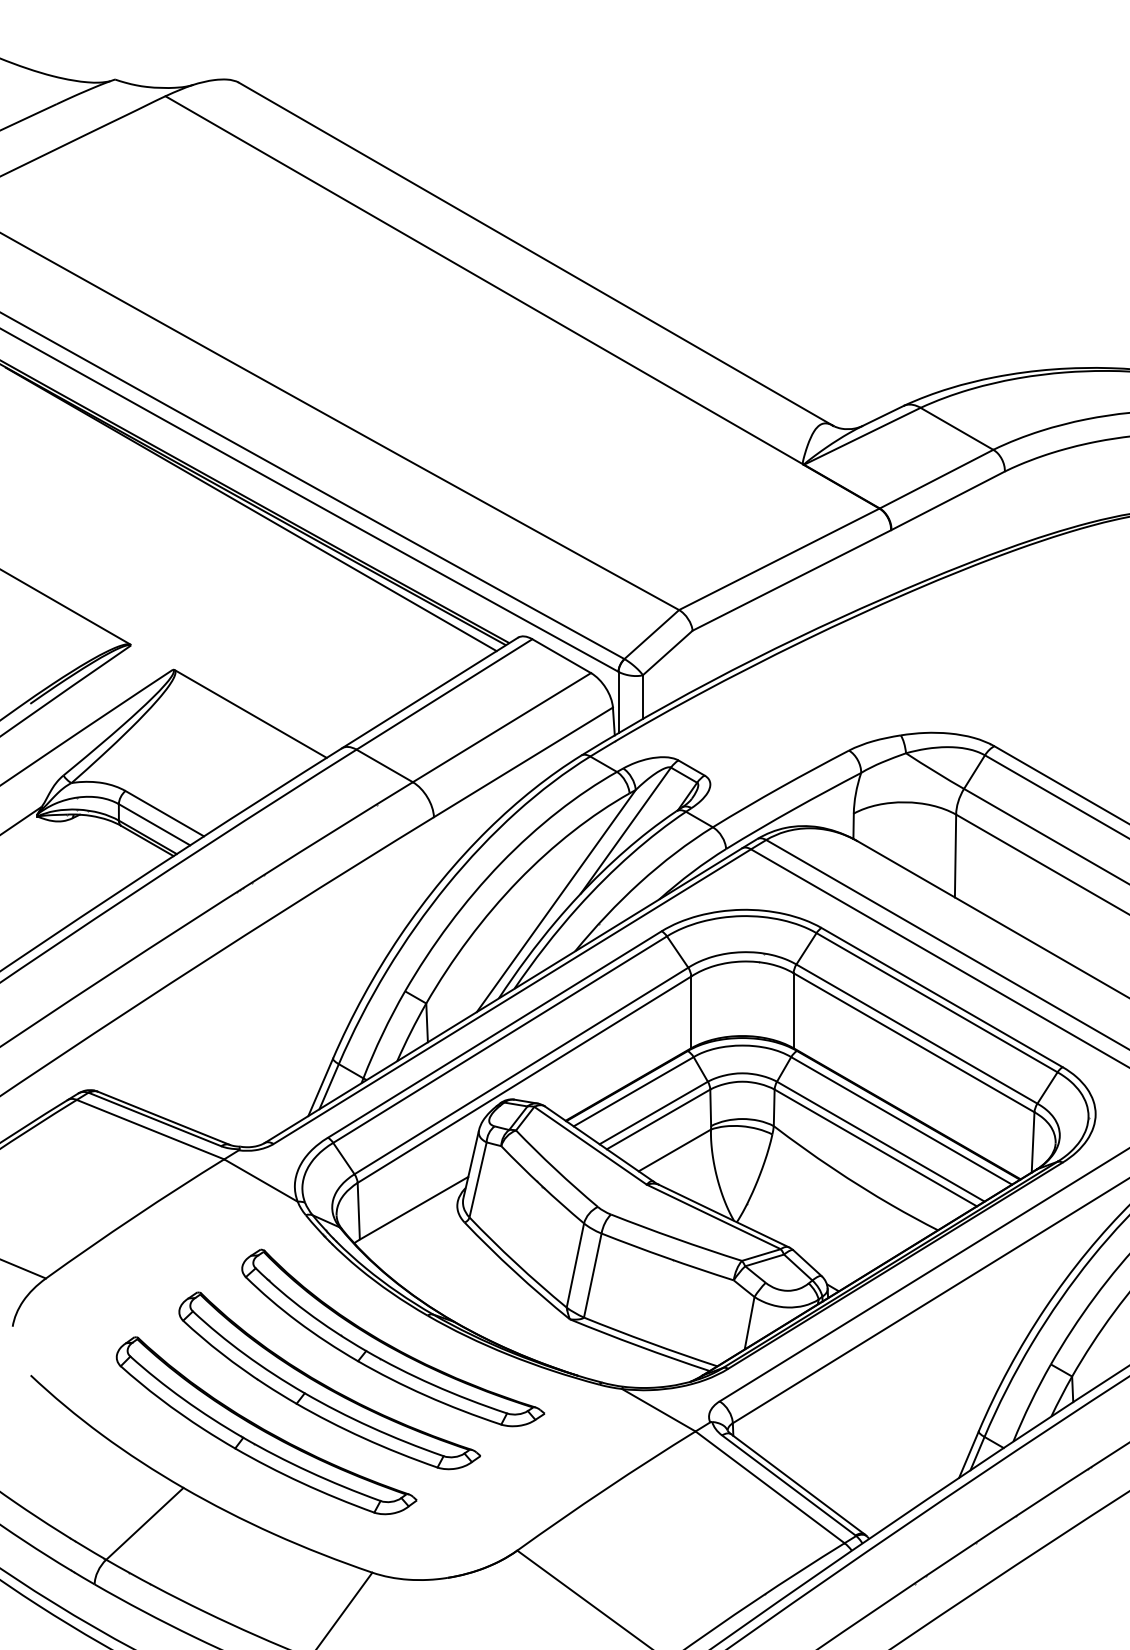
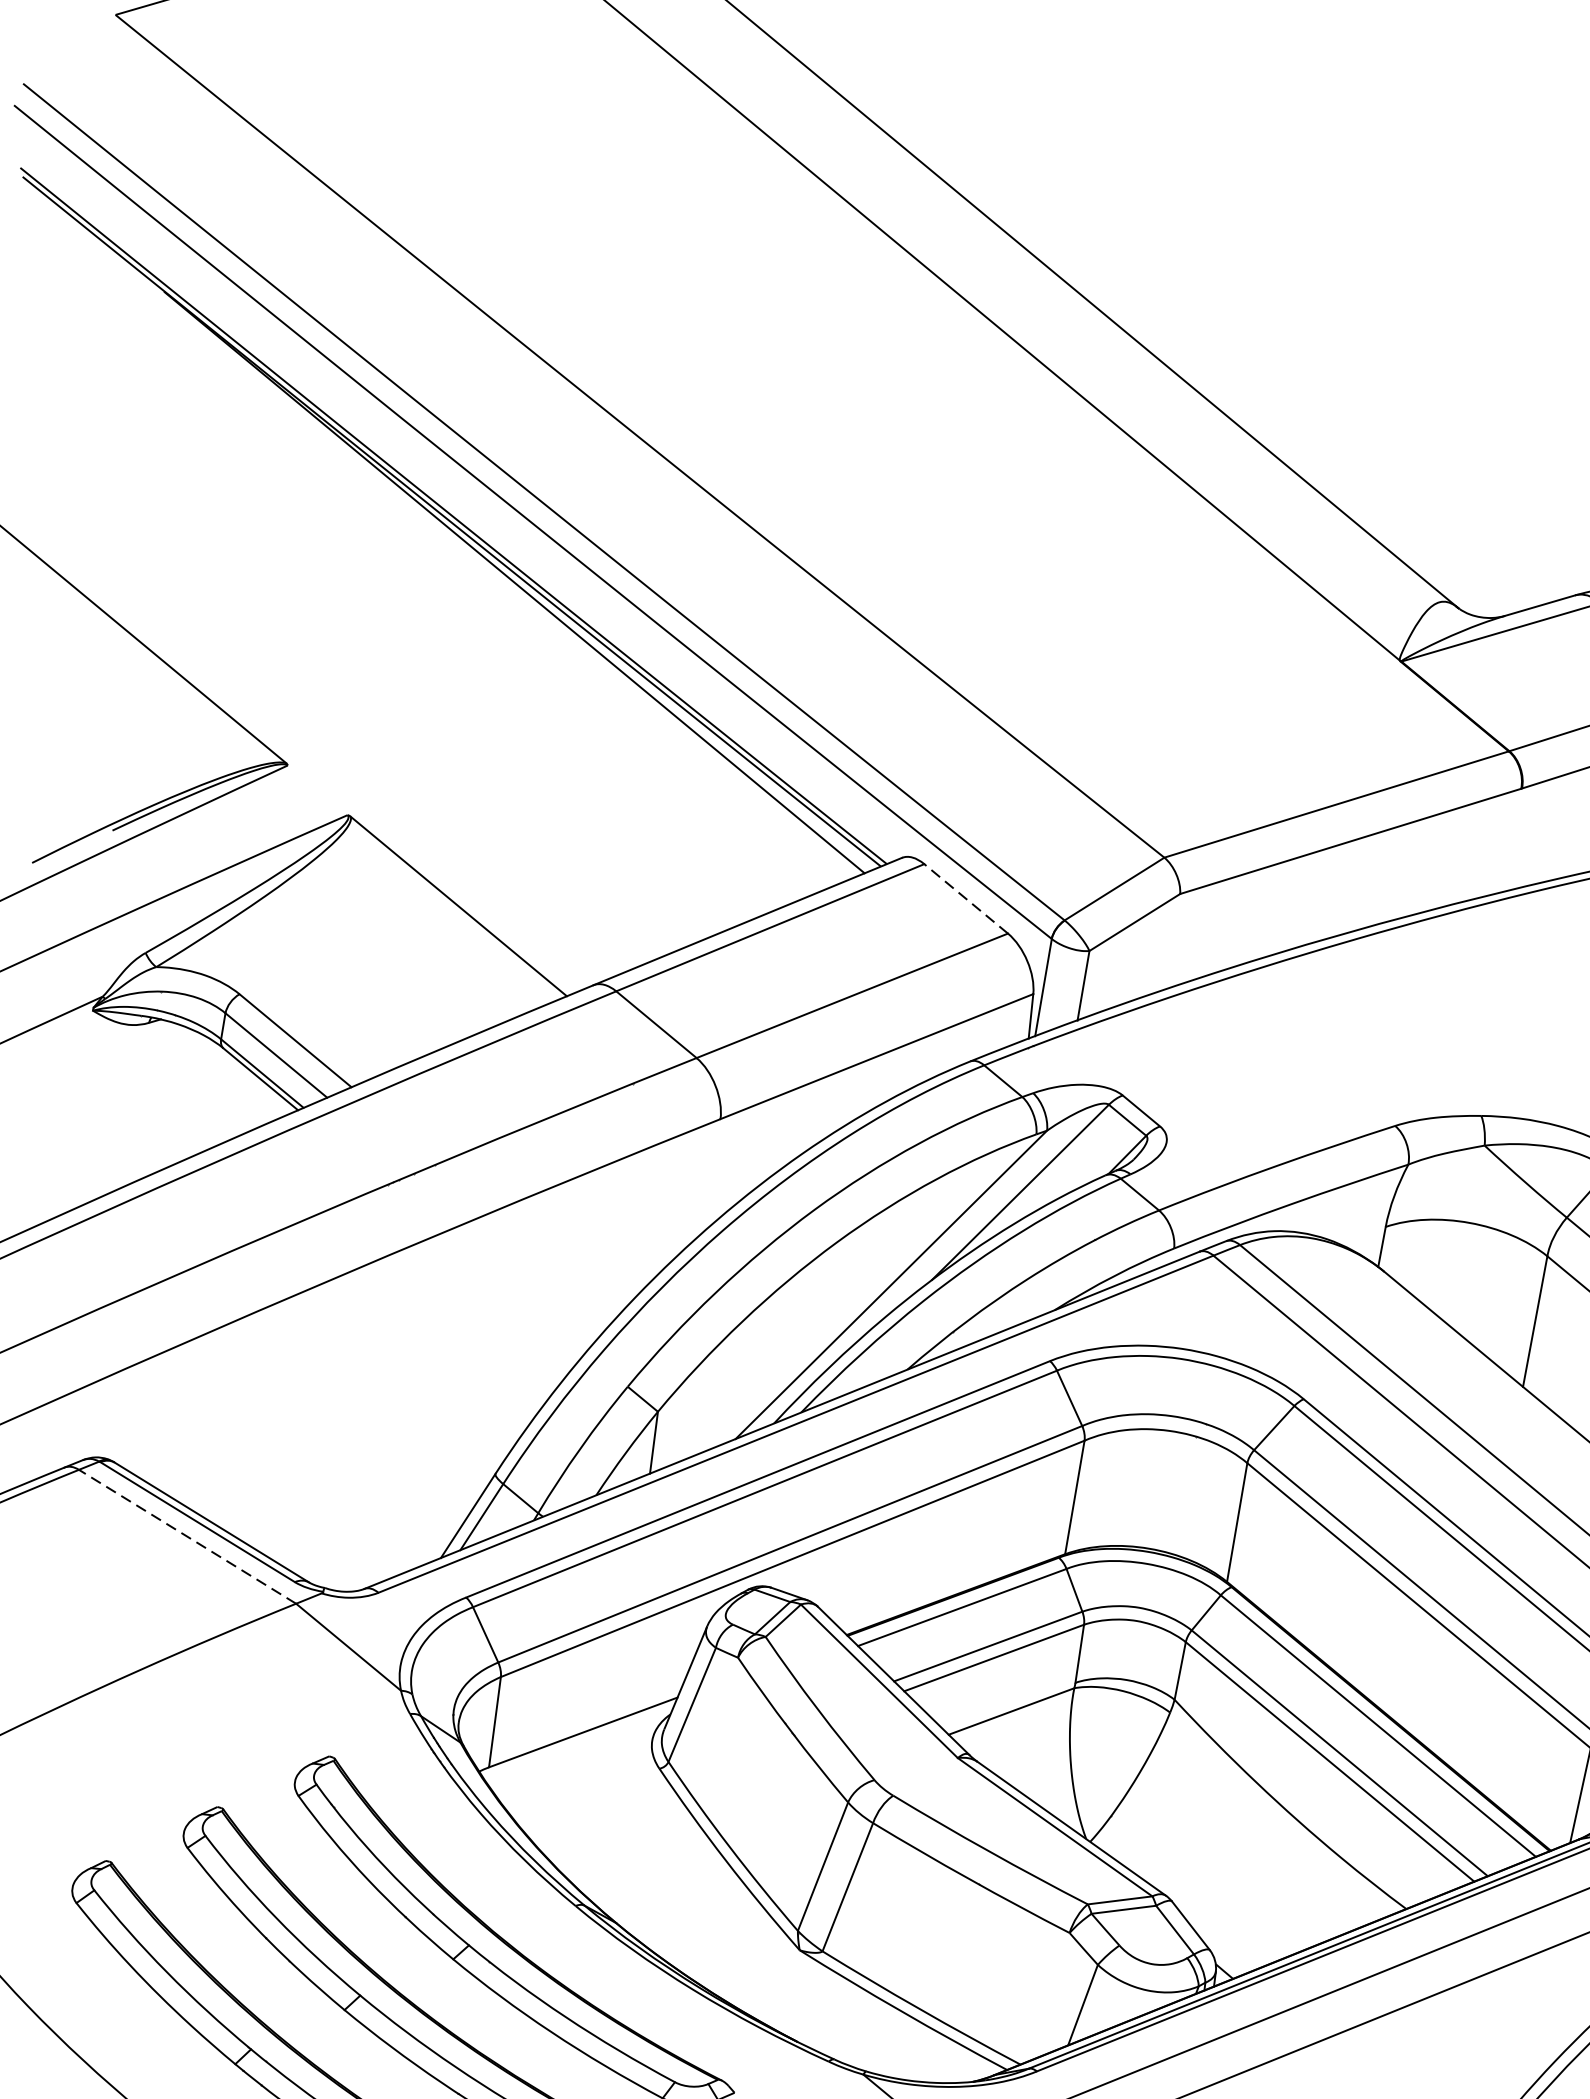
line: (561, 656) -> (965, 899), solid -> dashed
line: (150, 1129) -> (187, 1536), solid -> dashed

